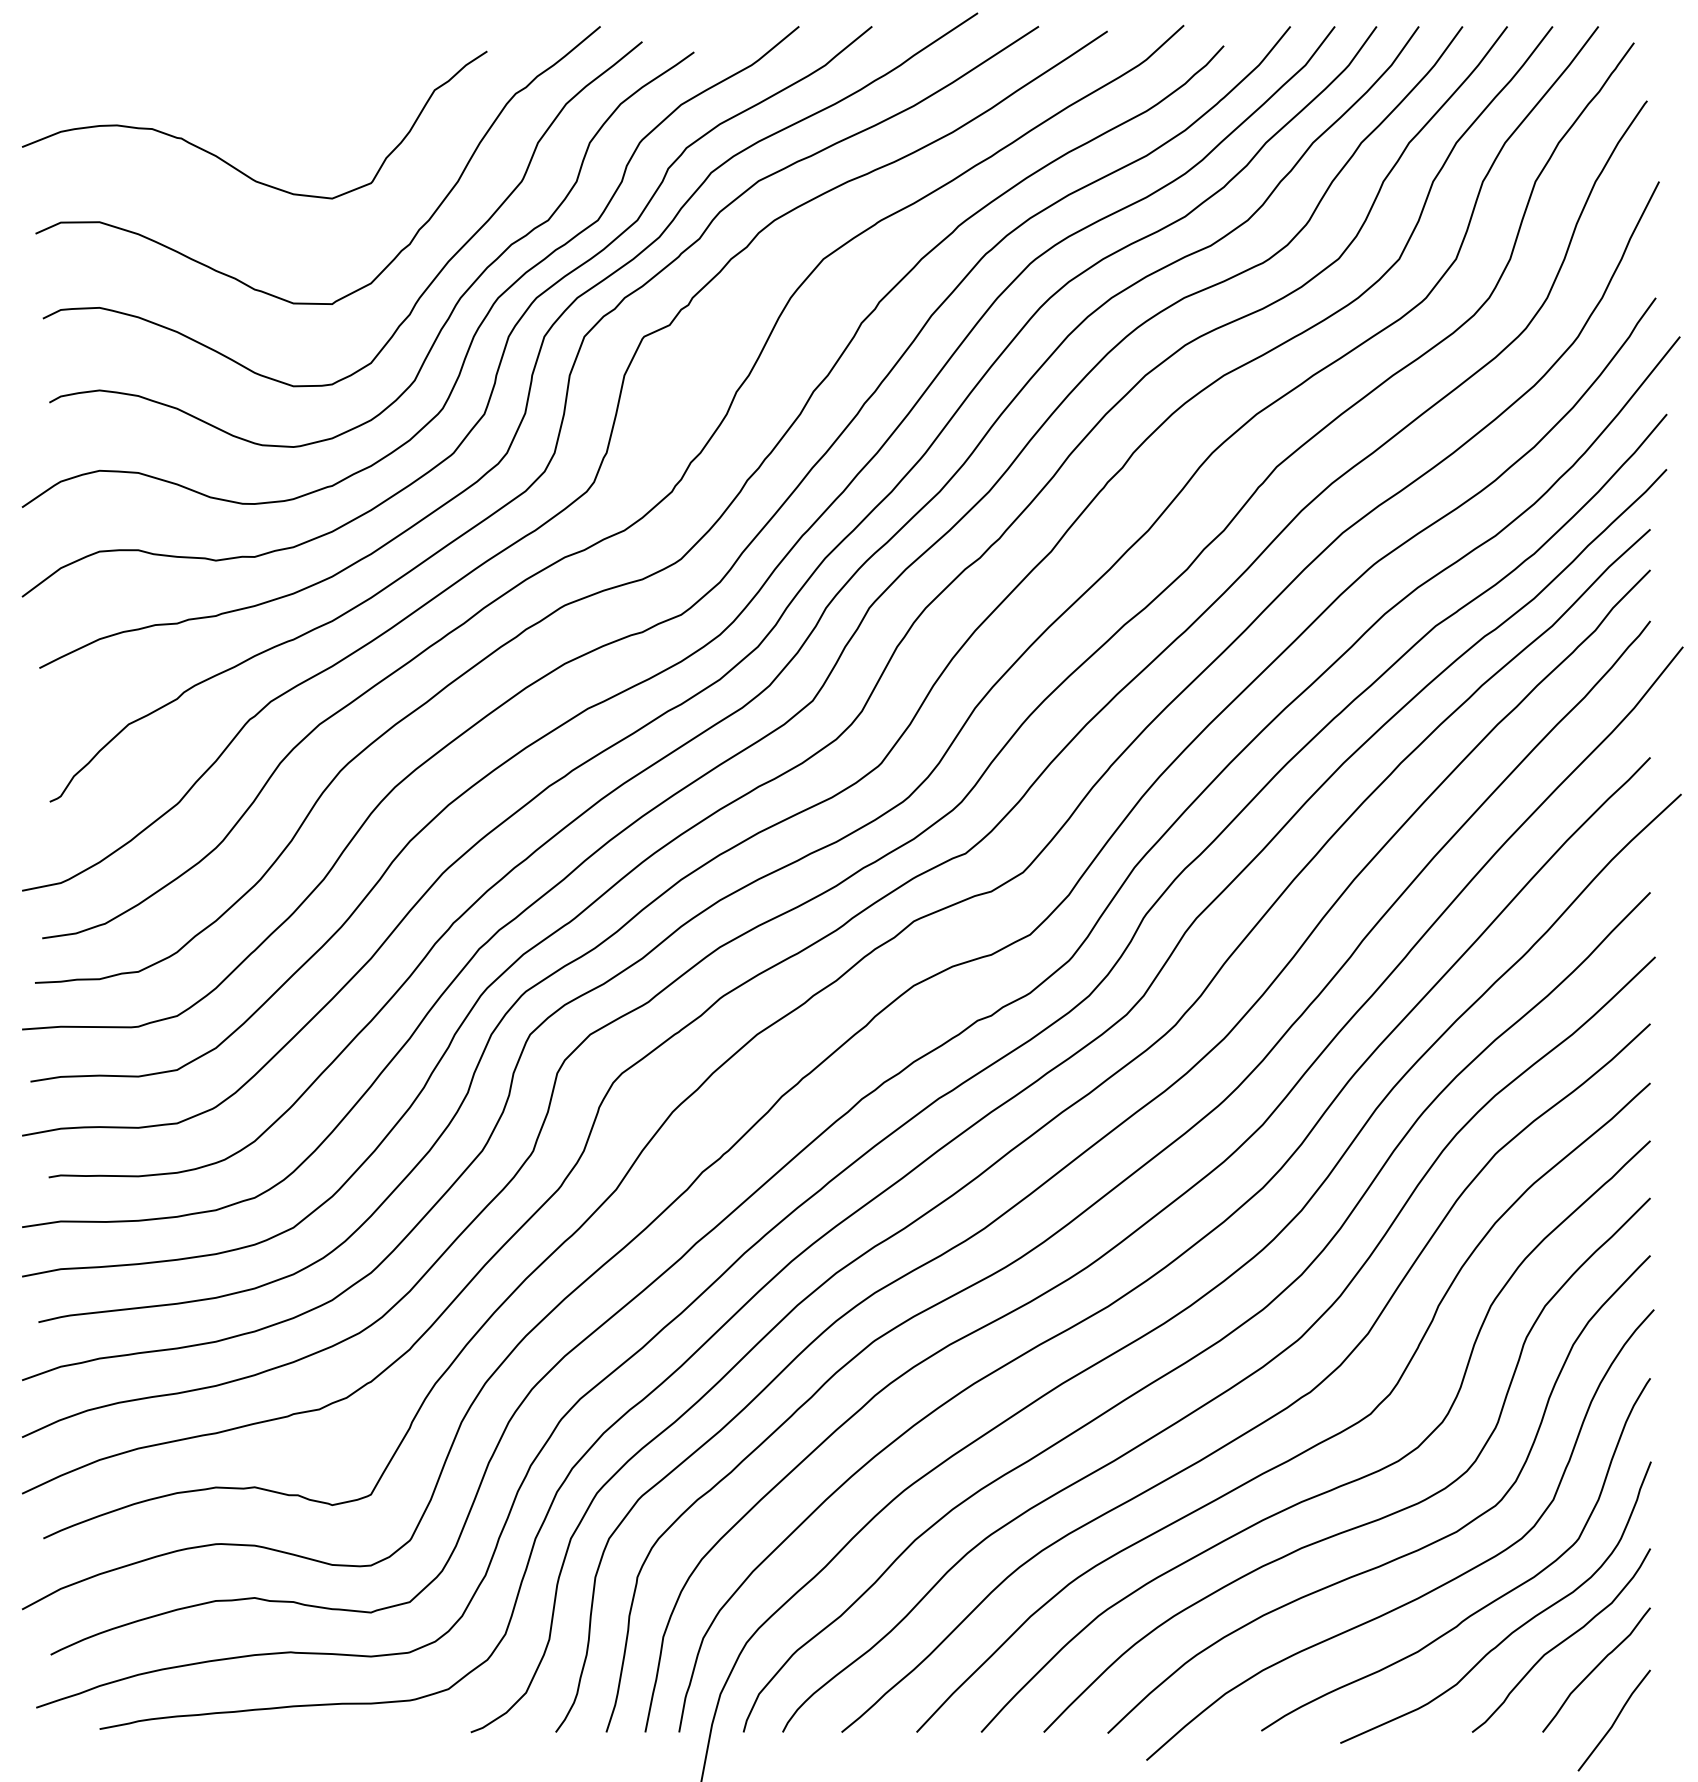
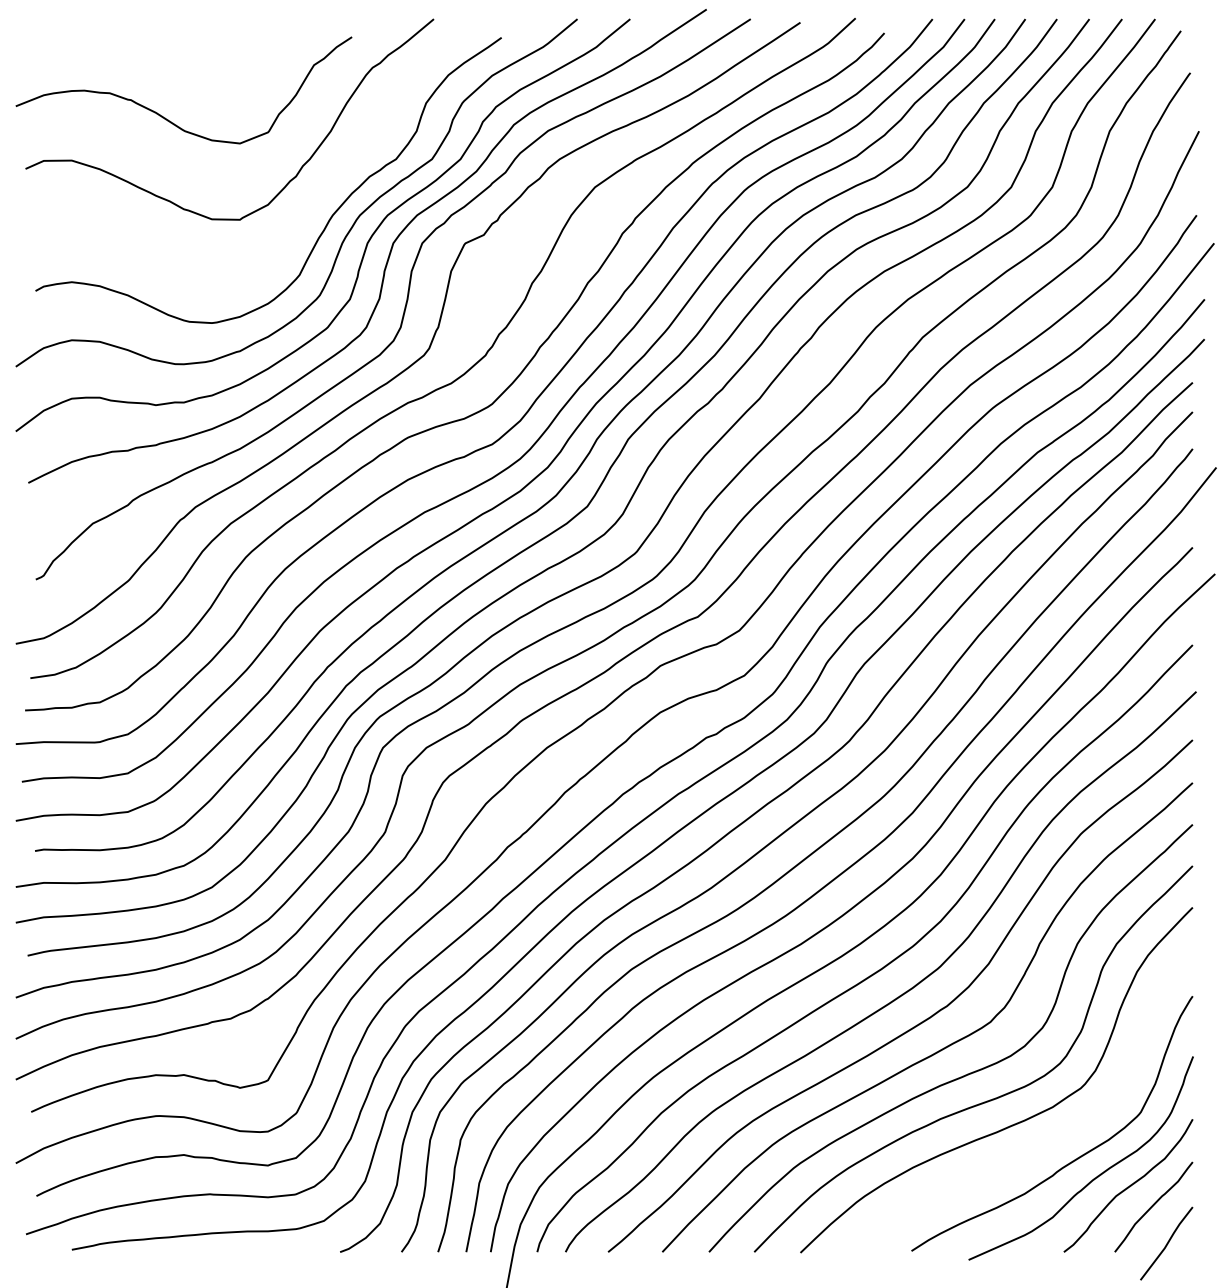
curve: (429, 283) -> (310, 204), removed
curve: (1428, 1591) -> (1032, 1150), removed

